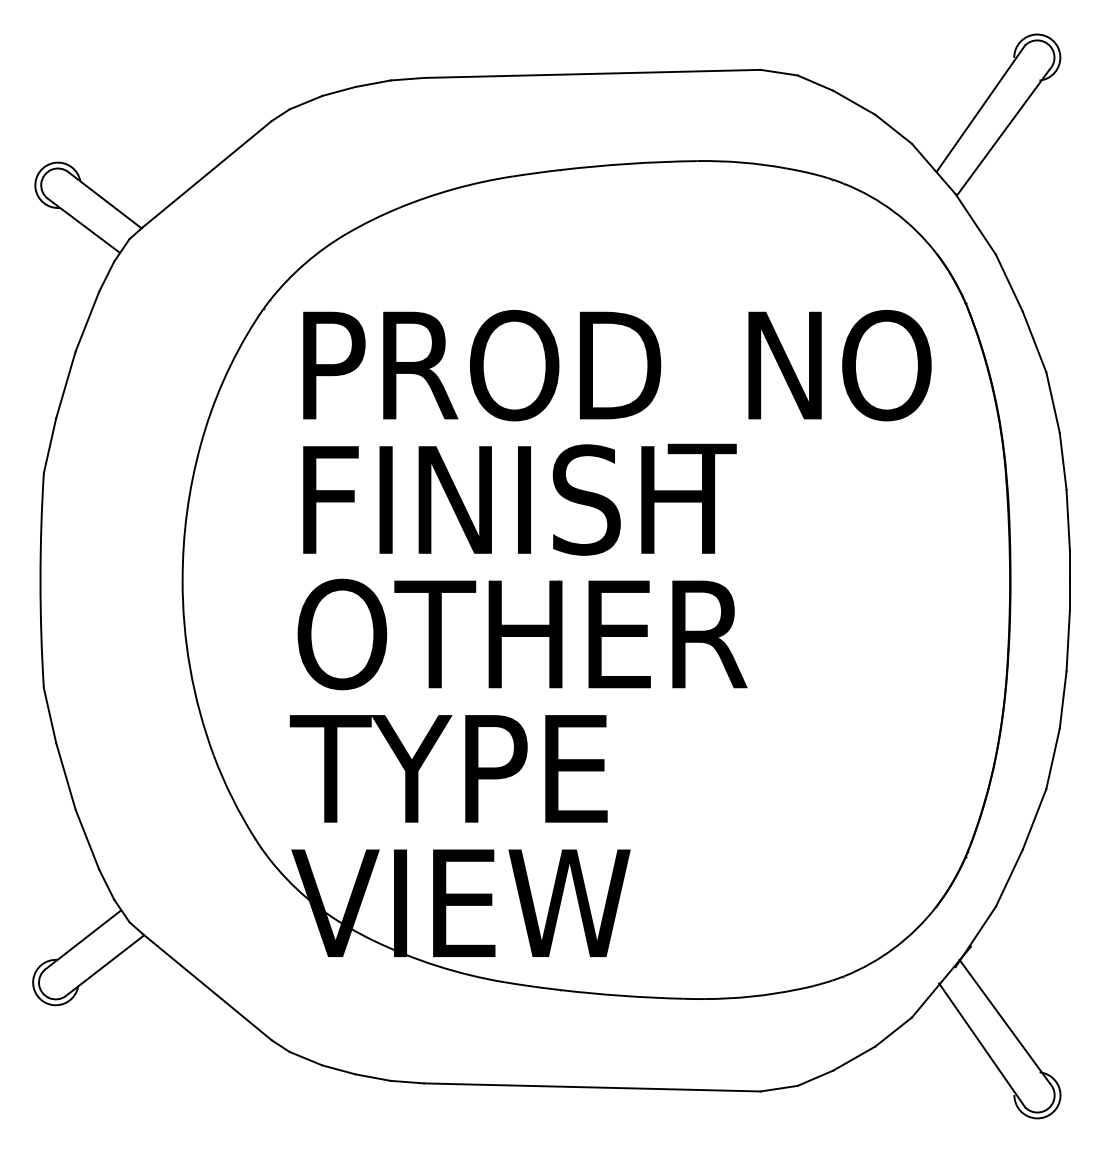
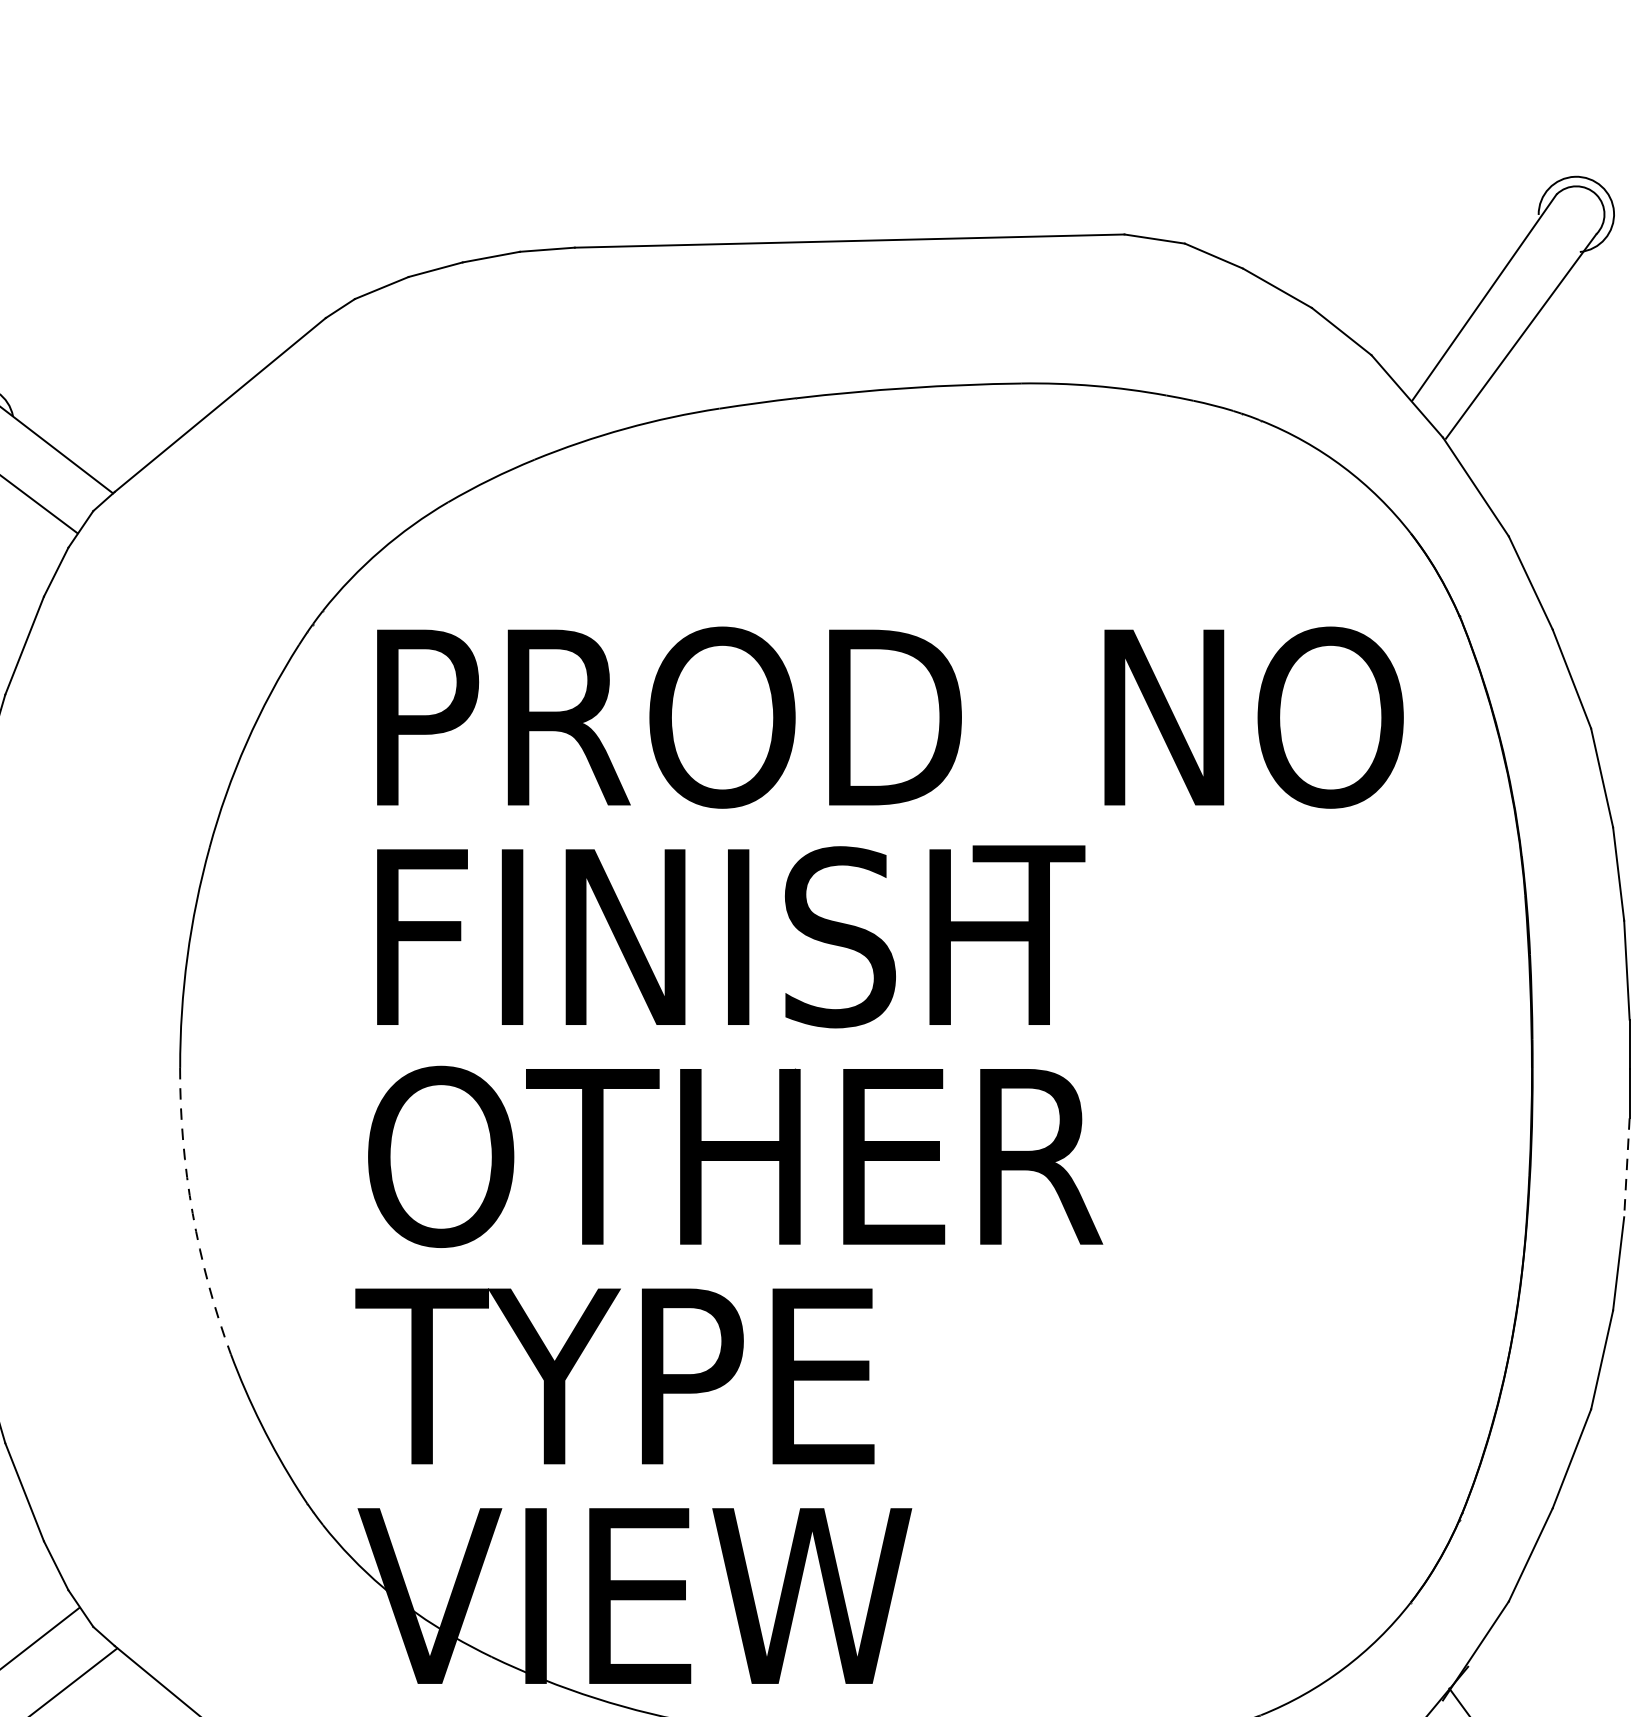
line: (1068, 641) -> (1627, 1168), solid -> dashed
arc: (190, 669) -> (192, 1214), solid -> dashed

